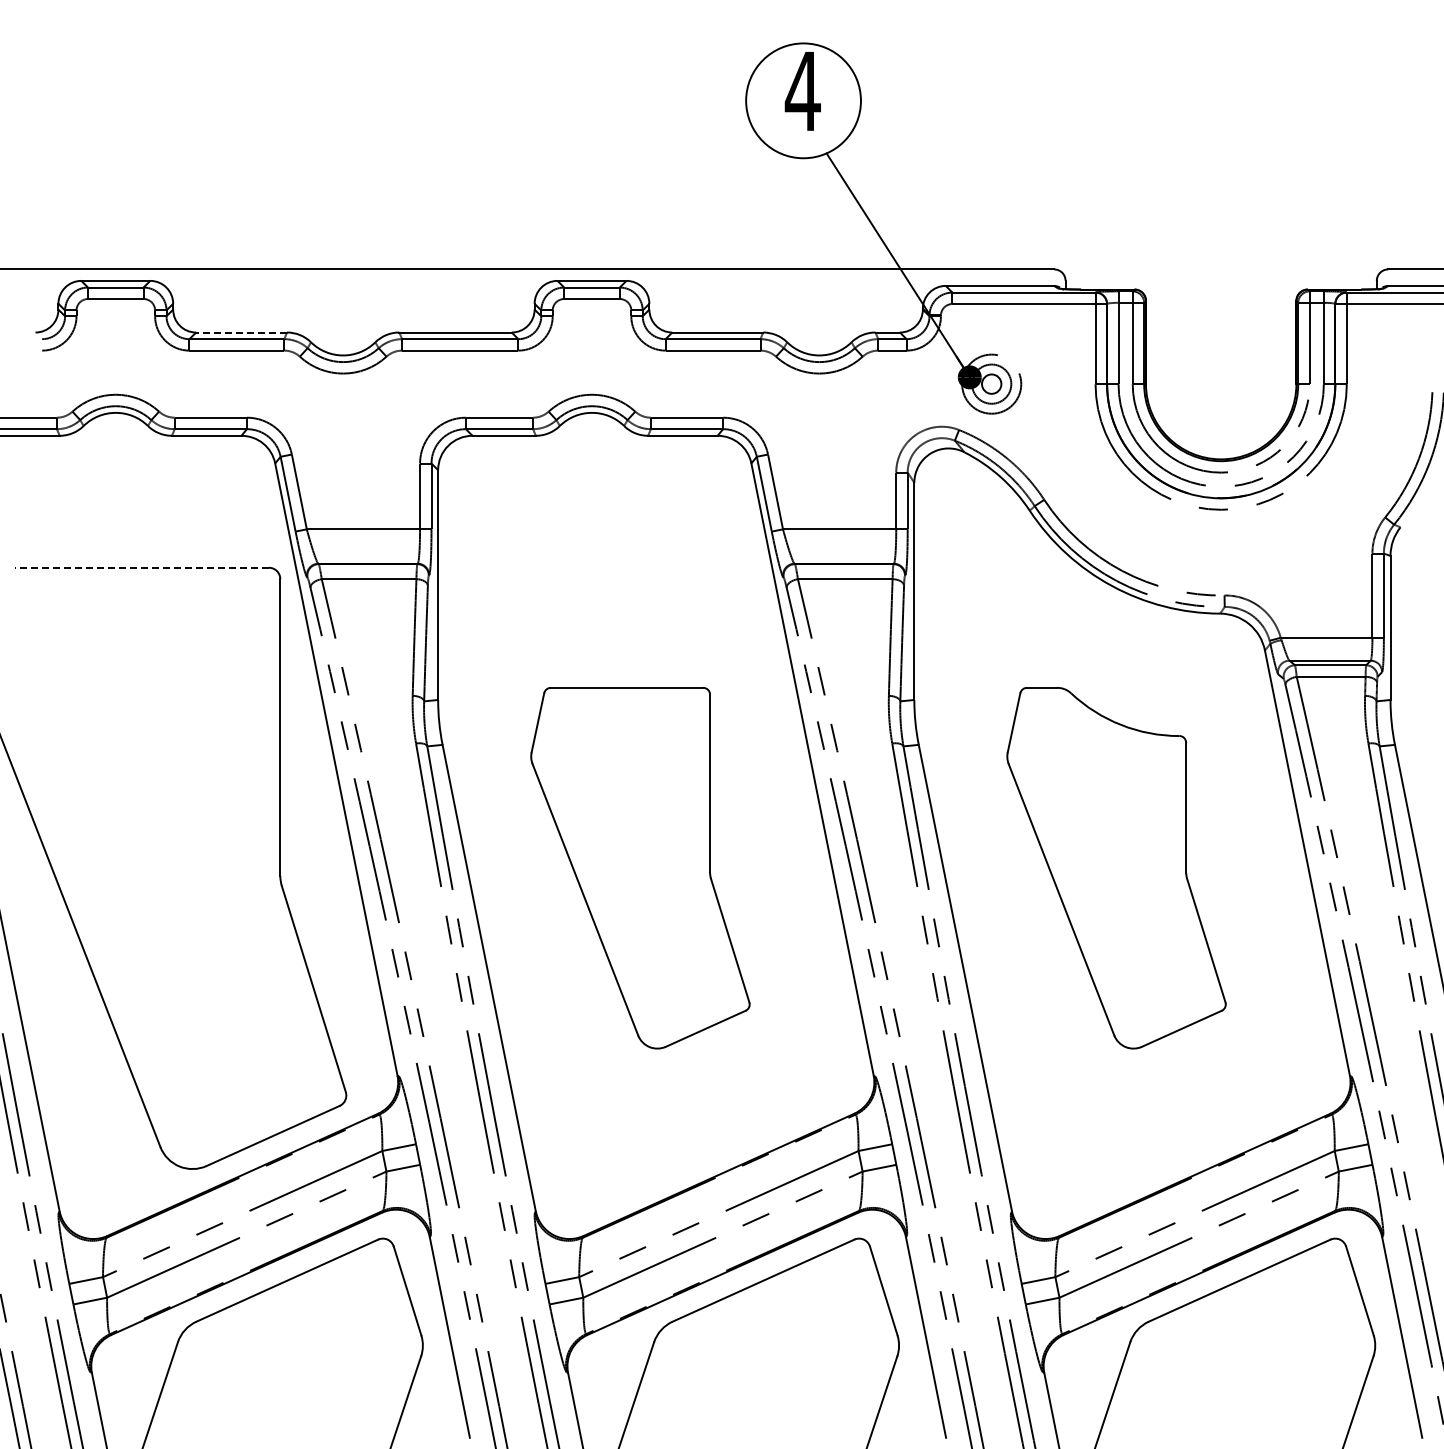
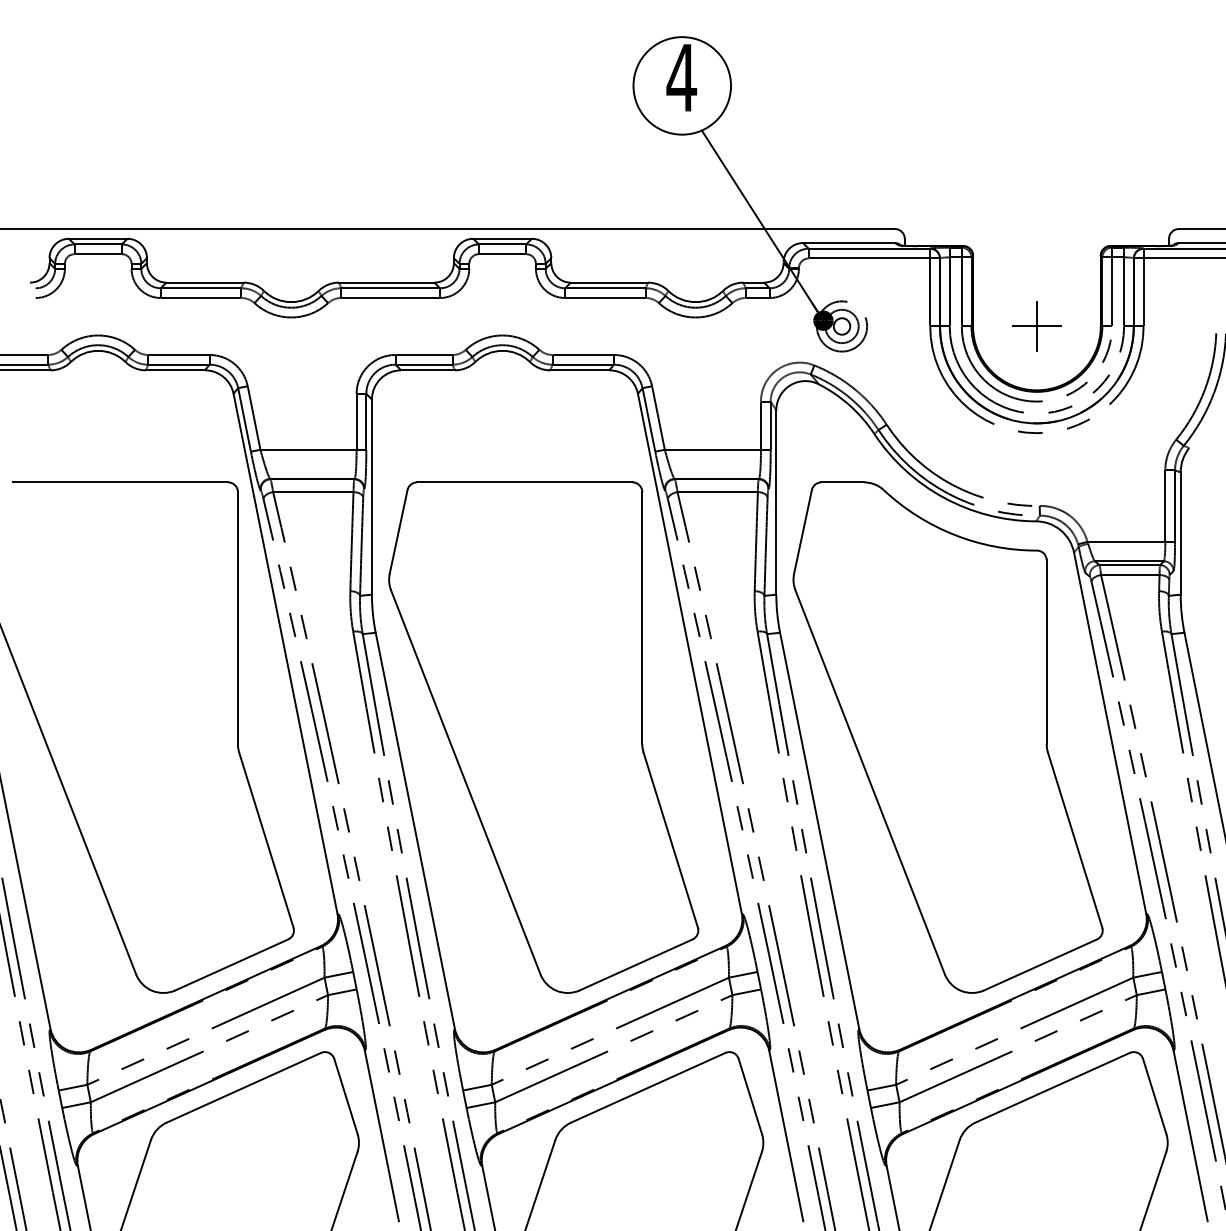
line: (241, 332) -> (204, 282), dashed -> solid
part: (1221, 383) -> (1037, 325), added
line: (141, 567) -> (120, 482), dashed -> solid
part: (640, 867) -> (543, 736), size x1.67
part: (1116, 867) -> (948, 736), size x1.67

